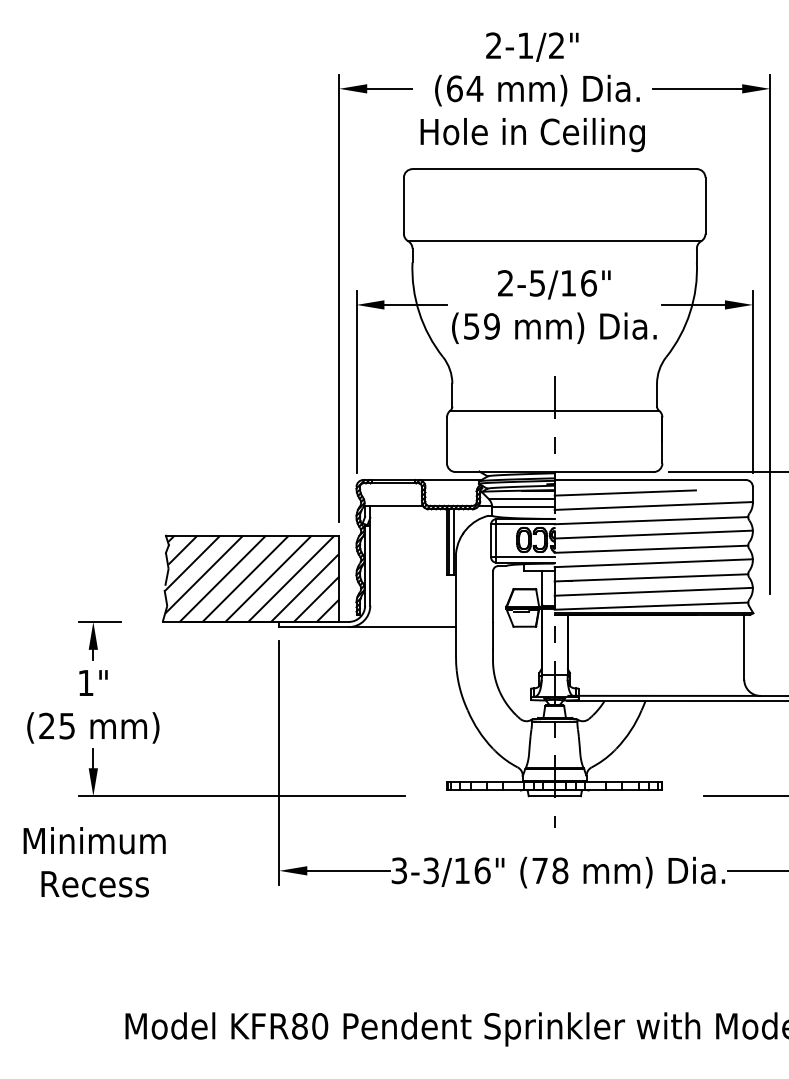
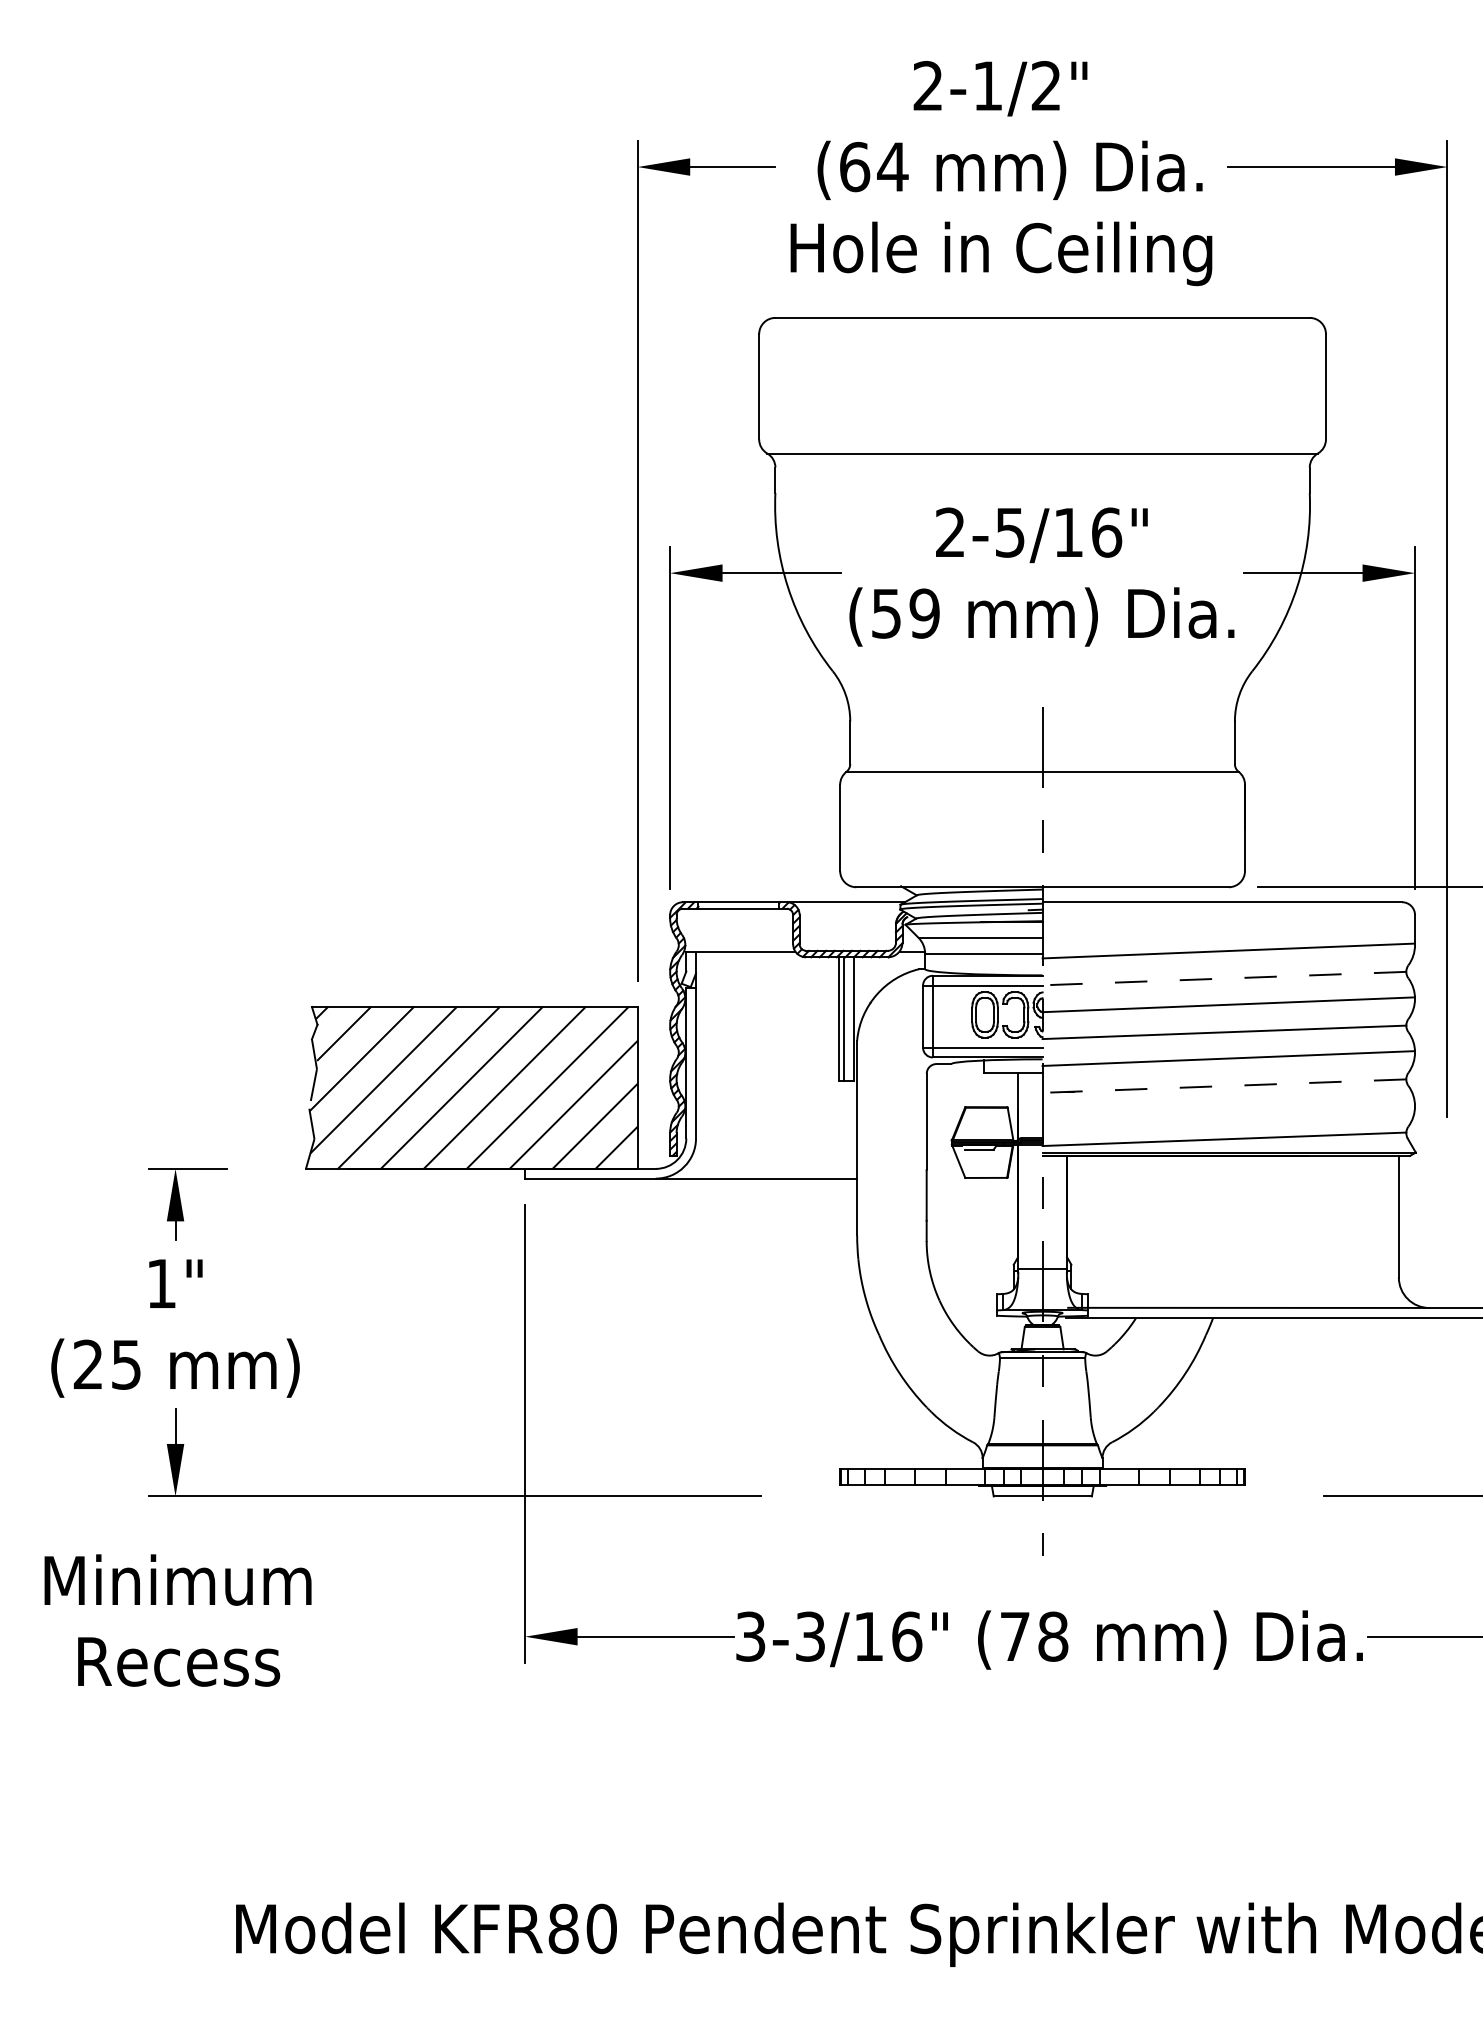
line: (624, 492) -> (1173, 925), removed
line: (651, 520) -> (1224, 978), solid -> dashed
line: (651, 577) -> (1224, 1085), solid -> dashed
line: (653, 591) -> (1228, 1111), removed

